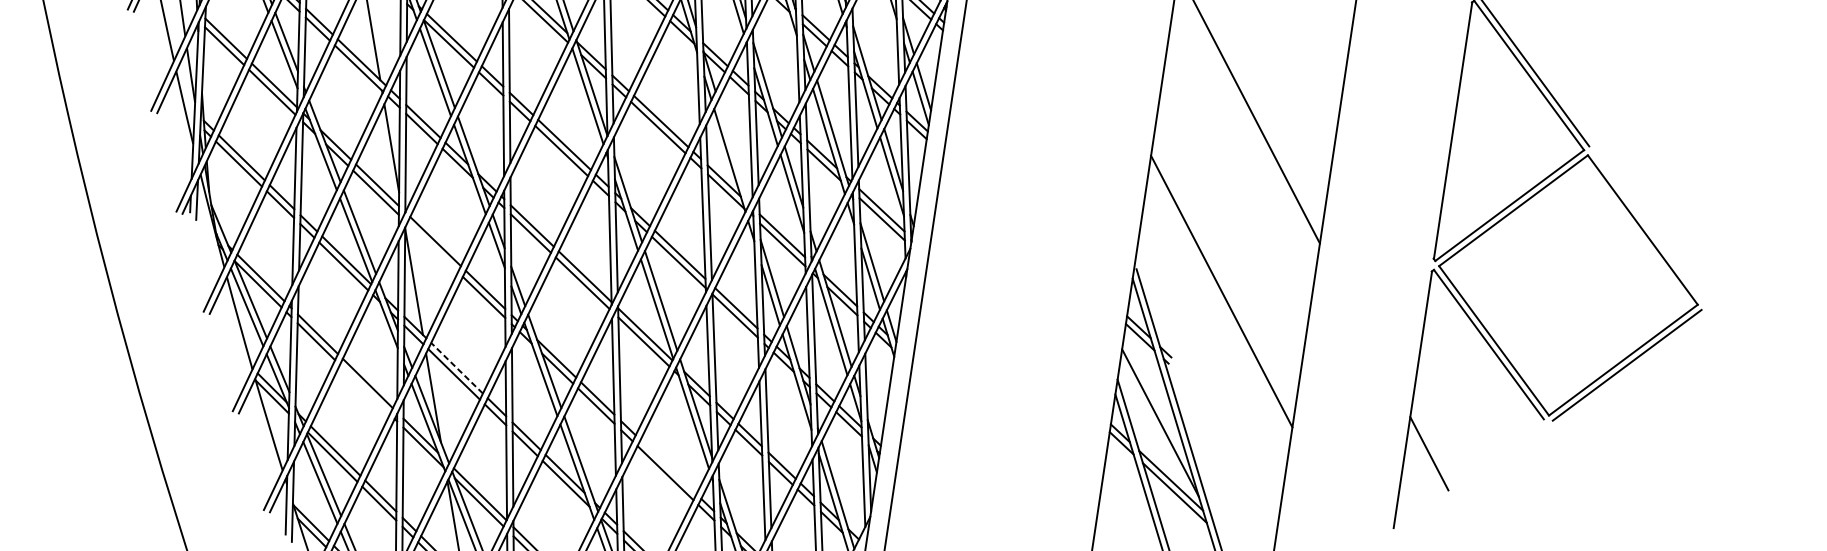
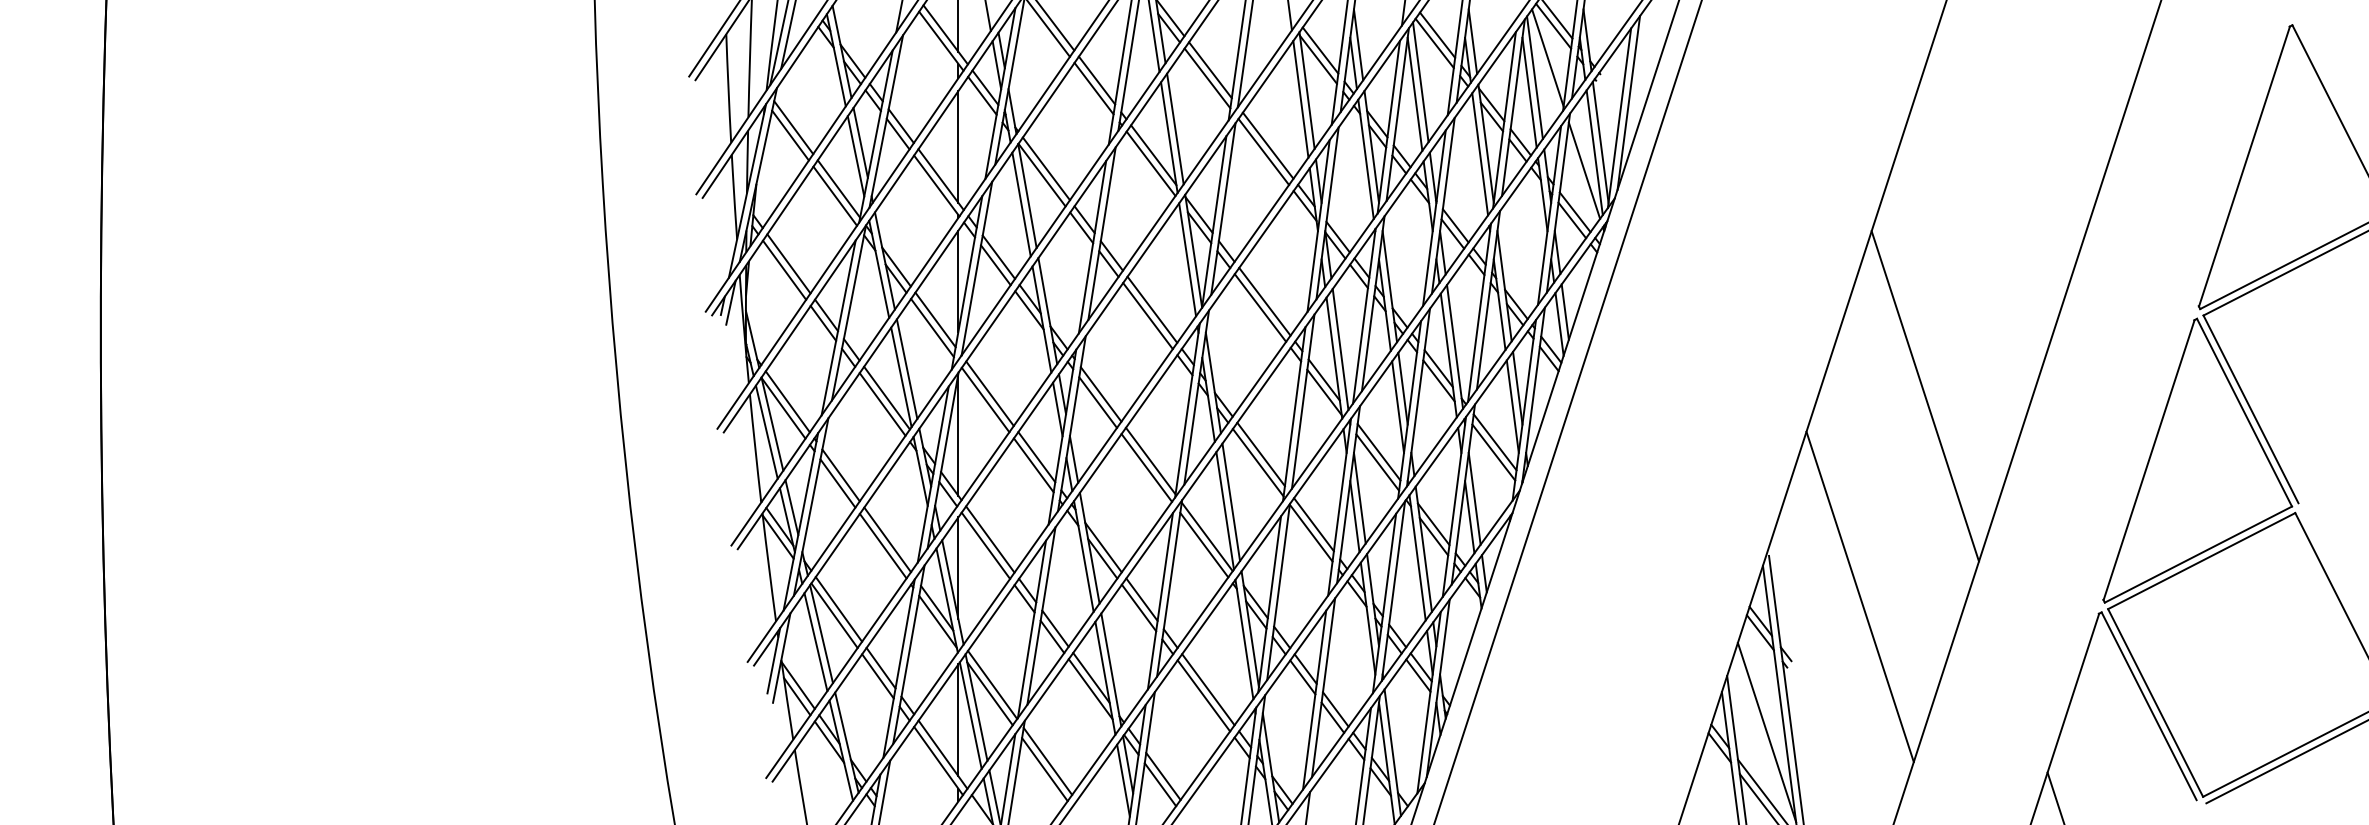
line: (733, 152) -> (1340, 349), added
line: (432, 247) -> (985, 399), added
line: (457, 368) -> (990, 539), dashed -> solid
line: (364, 389) -> (882, 545), added
line: (668, 466) -> (1208, 689), added

